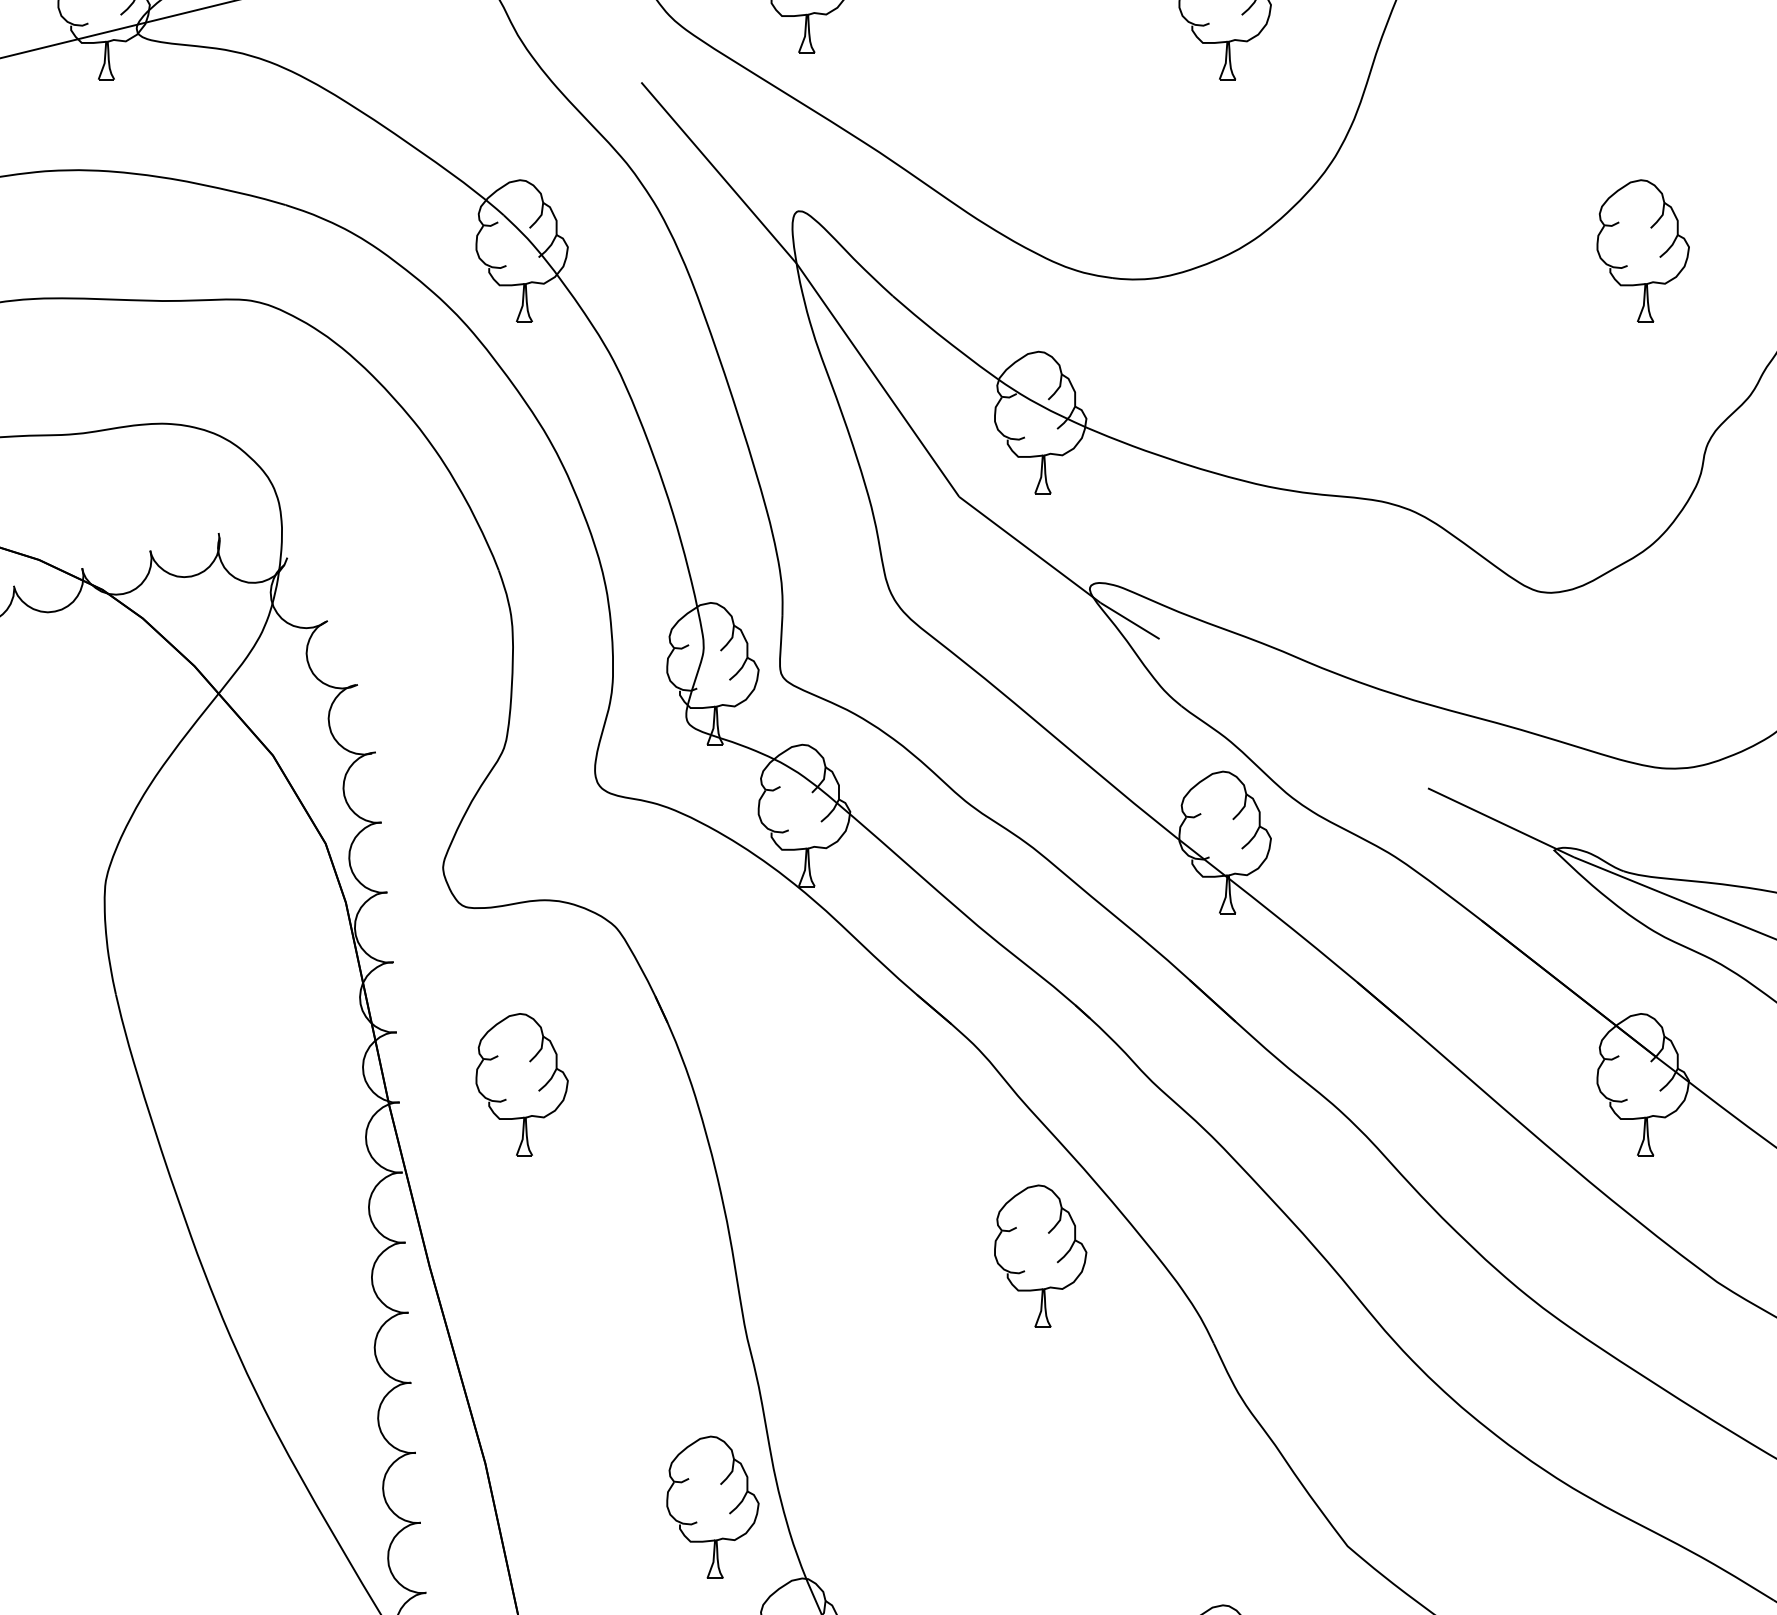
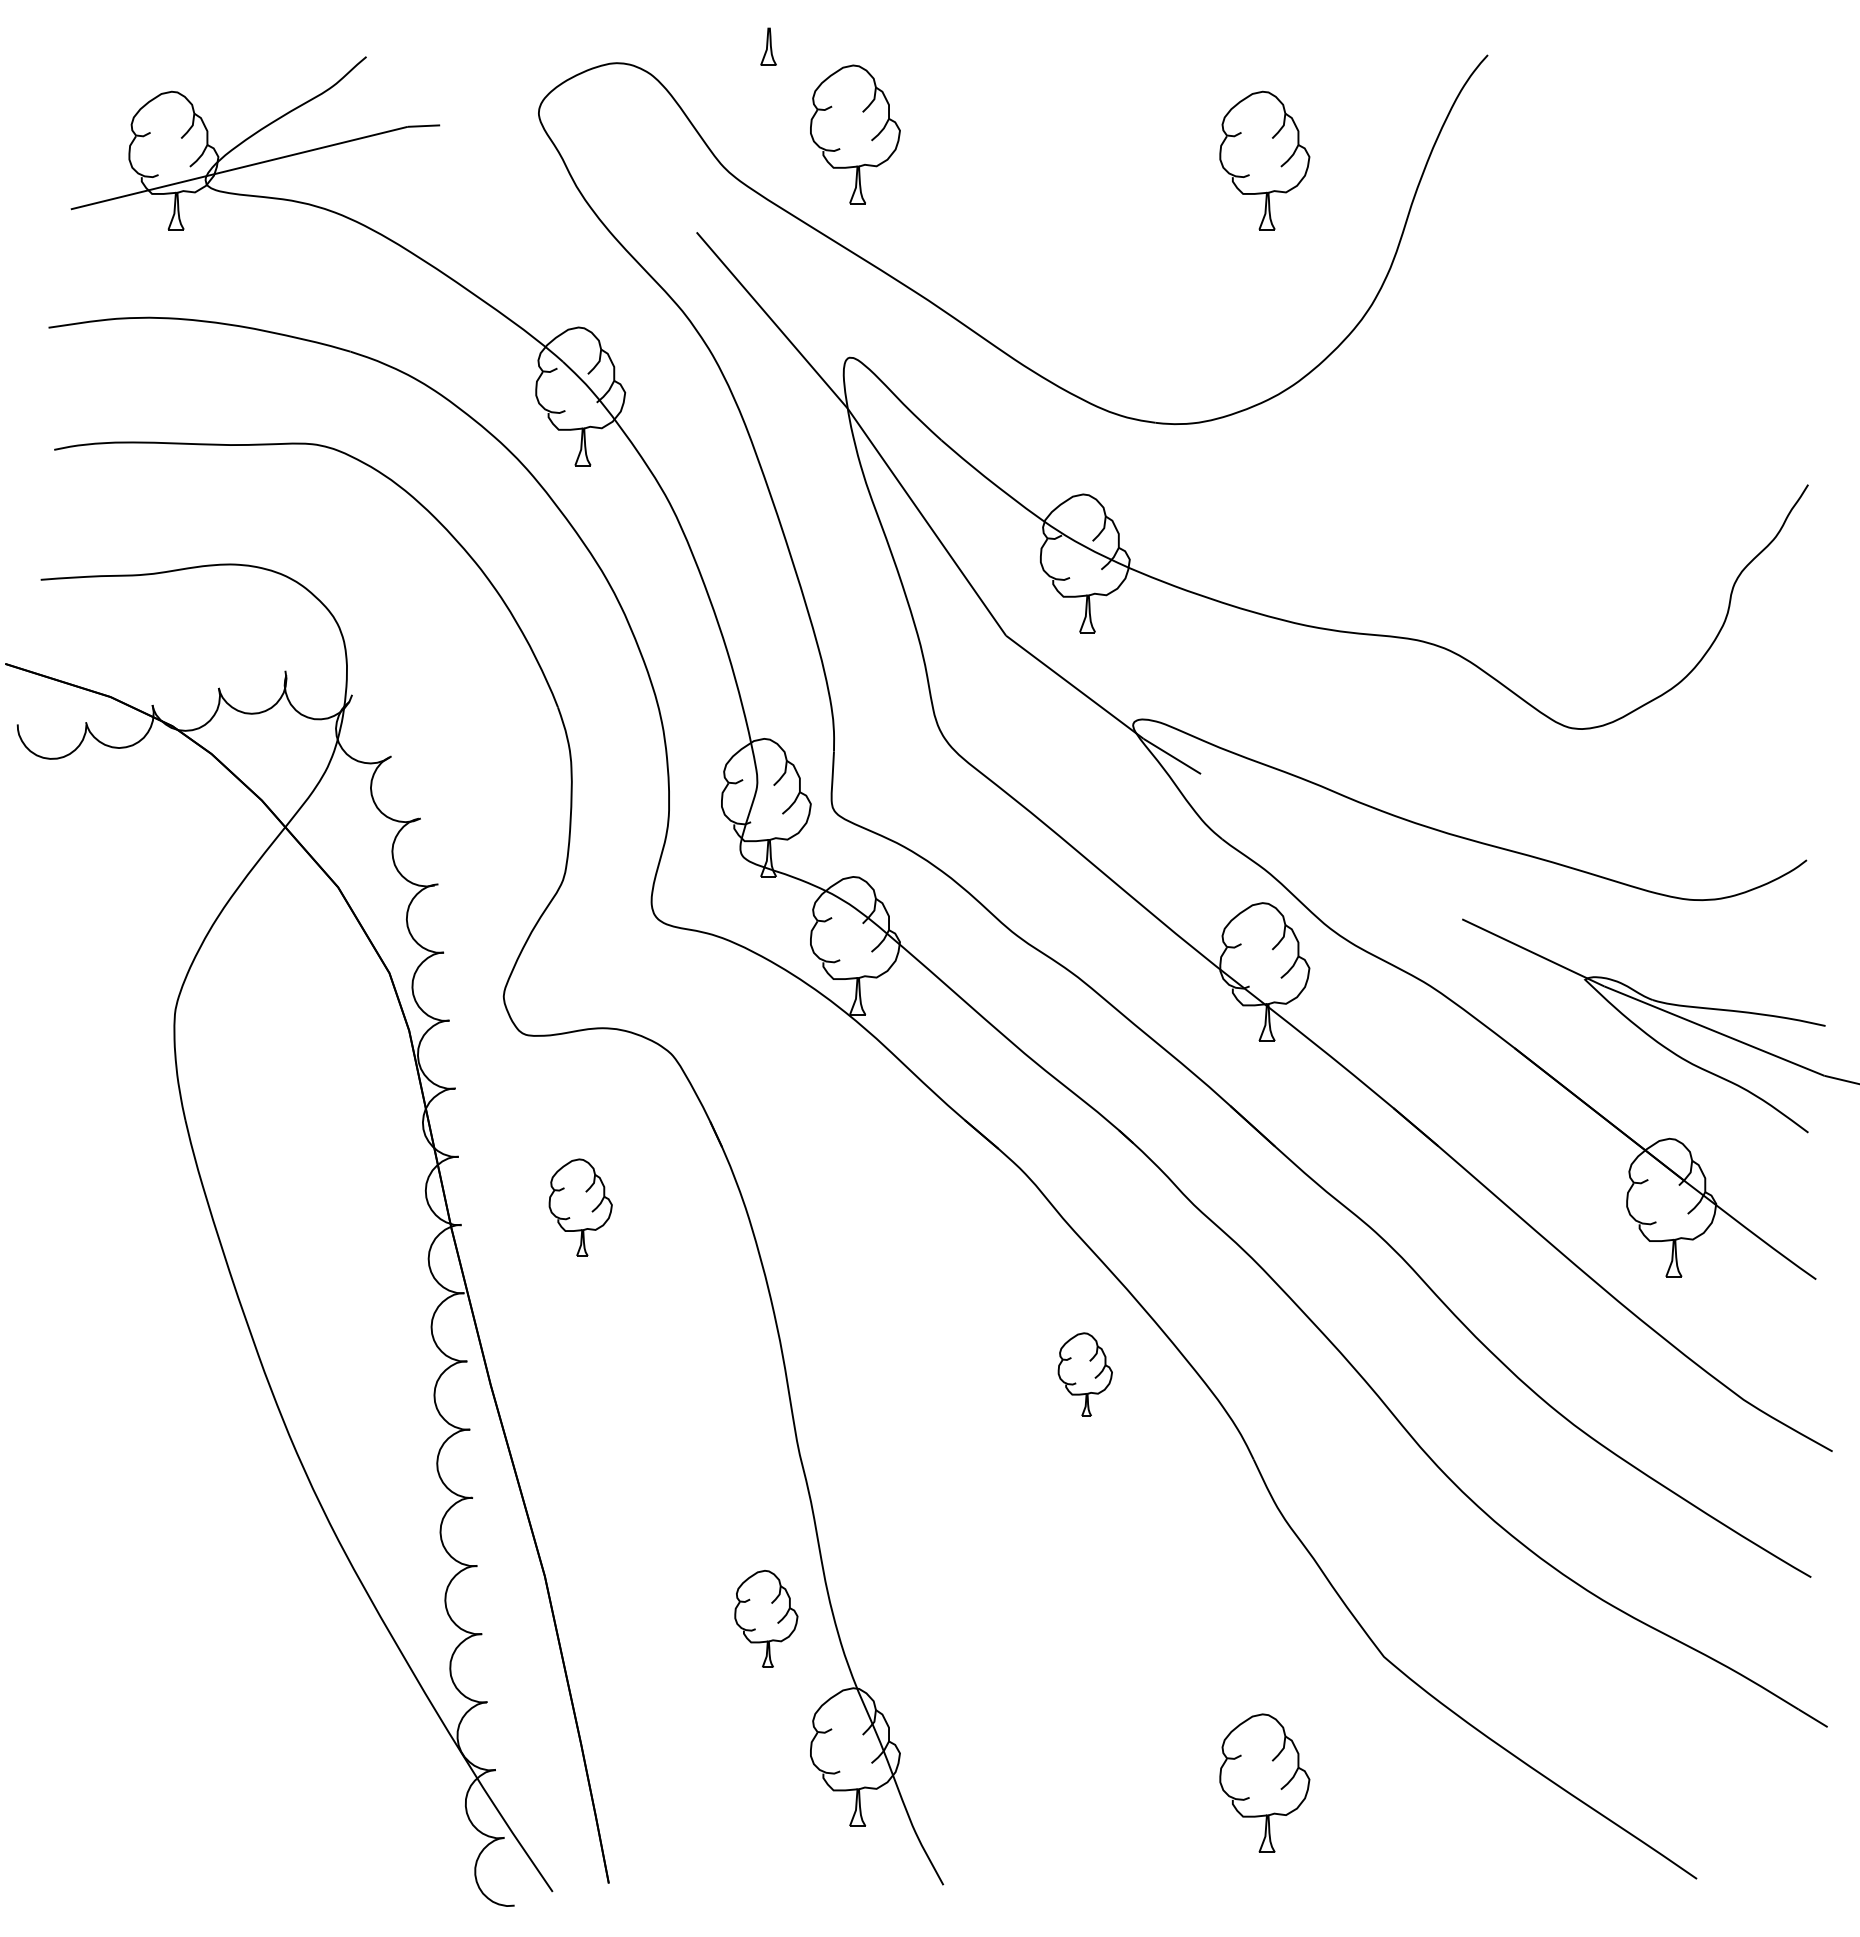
part: (1643, 251) -> (1671, 396), removed
part: (521, 1084) -> (580, 1207), size x0.7
part: (1040, 1256) -> (1085, 1374), size x0.6
part: (713, 1506) -> (766, 1618), size x0.7

